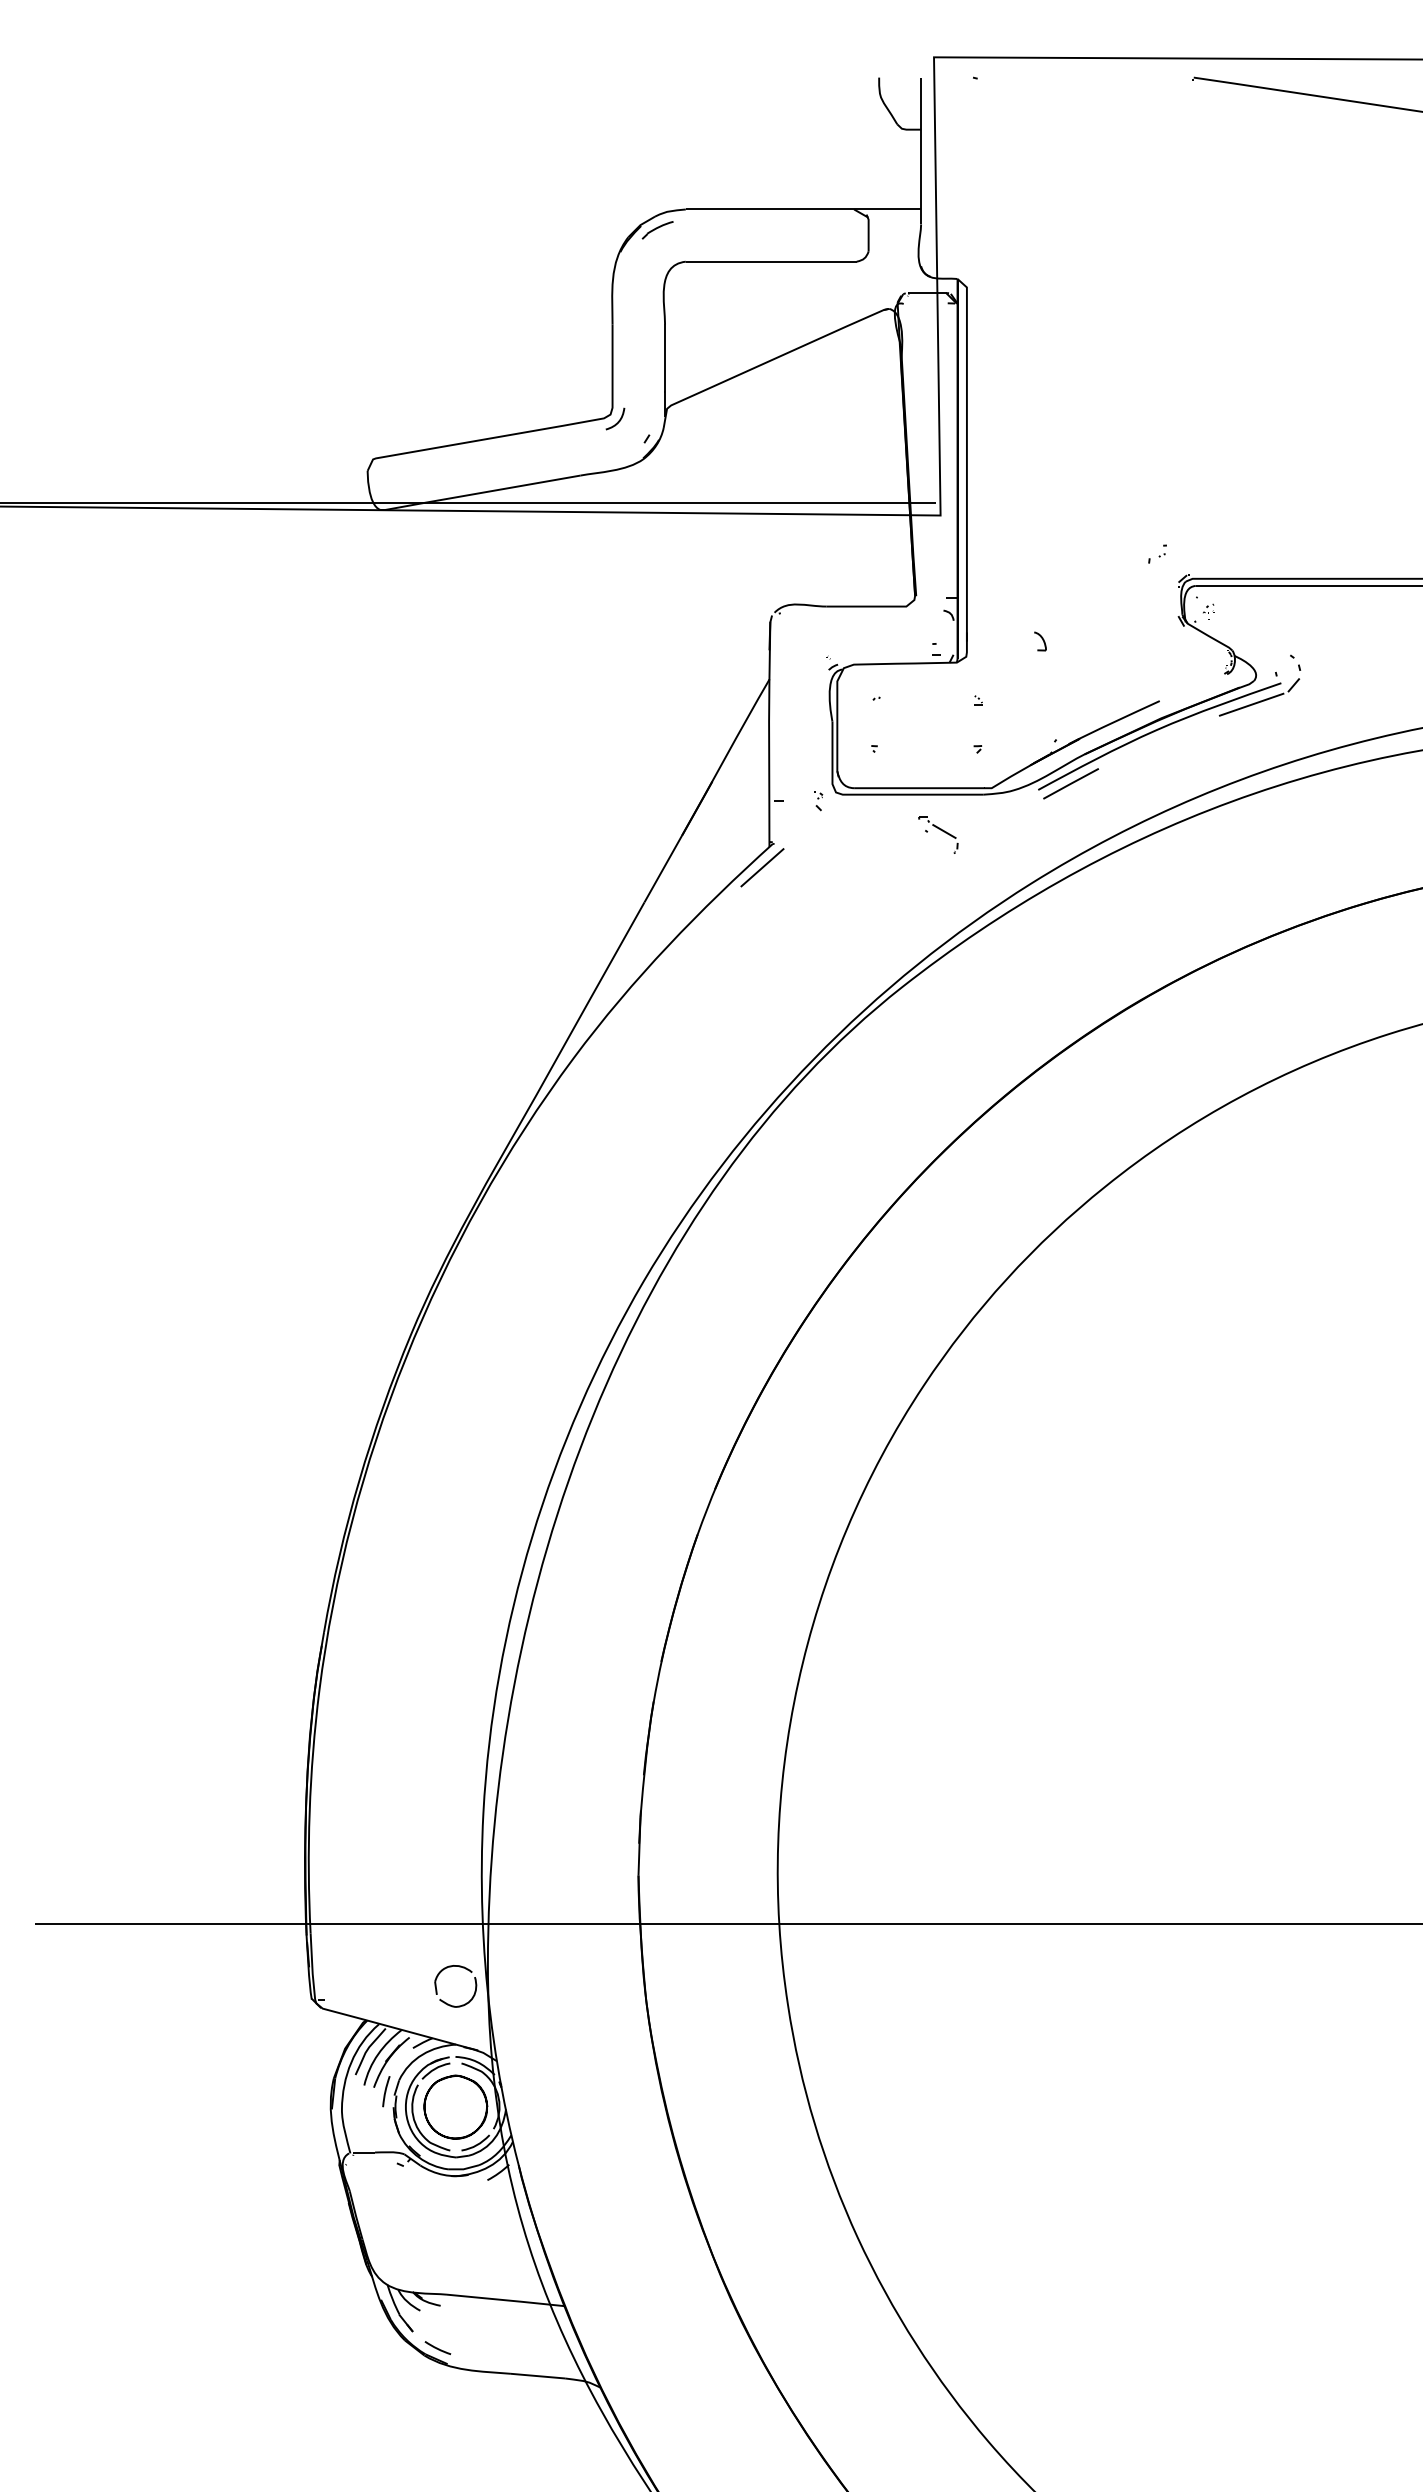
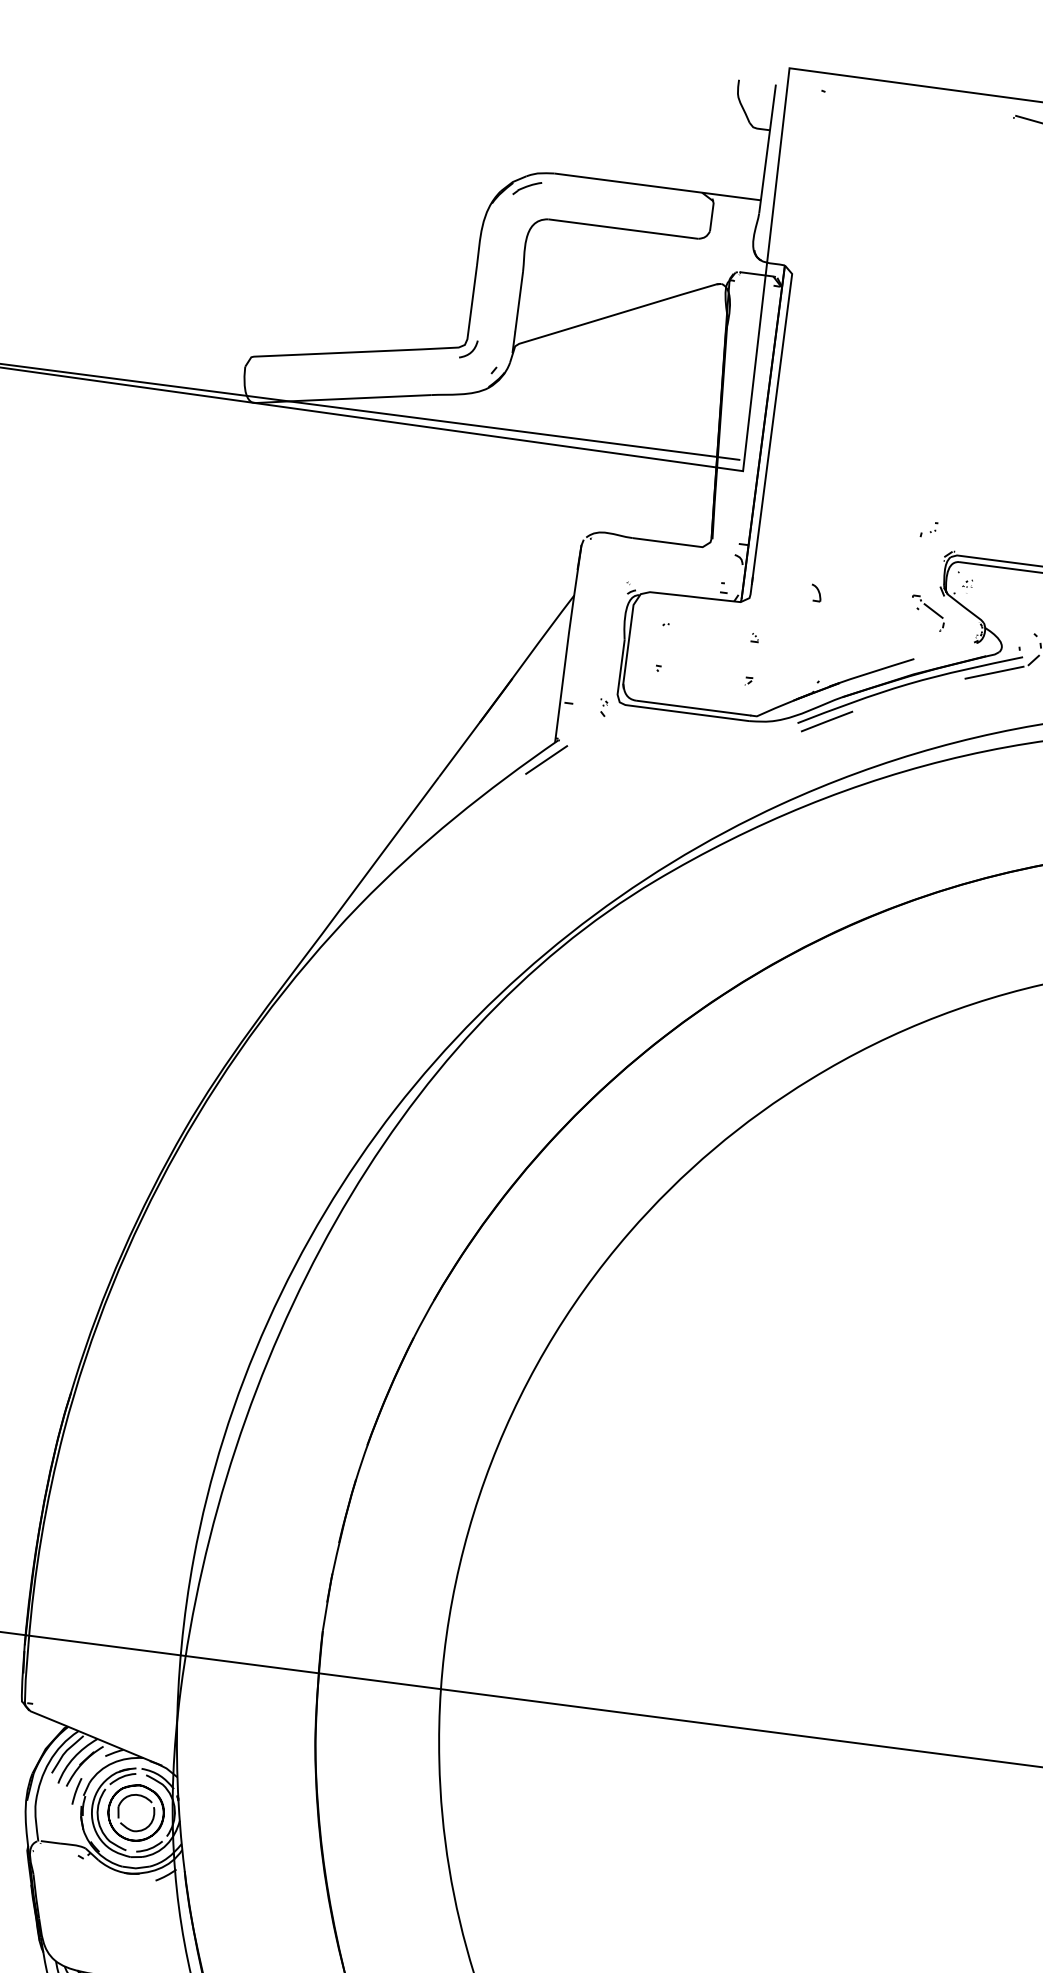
part: (938, 834) -> (928, 612), moved
part: (437, 1989) -> (119, 1813), moved

